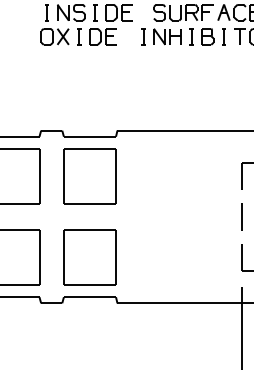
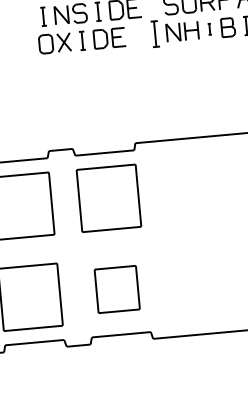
part: (143, 36) -> (155, 33), size x1.4
part: (191, 36) -> (209, 28), size x0.6
part: (89, 257) -> (116, 289), size x0.7

